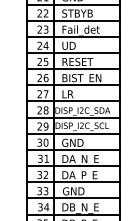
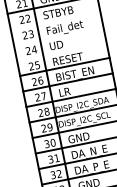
line: (72, 20) -> (54, 20), removed
line: (72, 36) -> (57, 35), removed
line: (72, 52) -> (61, 51), removed

